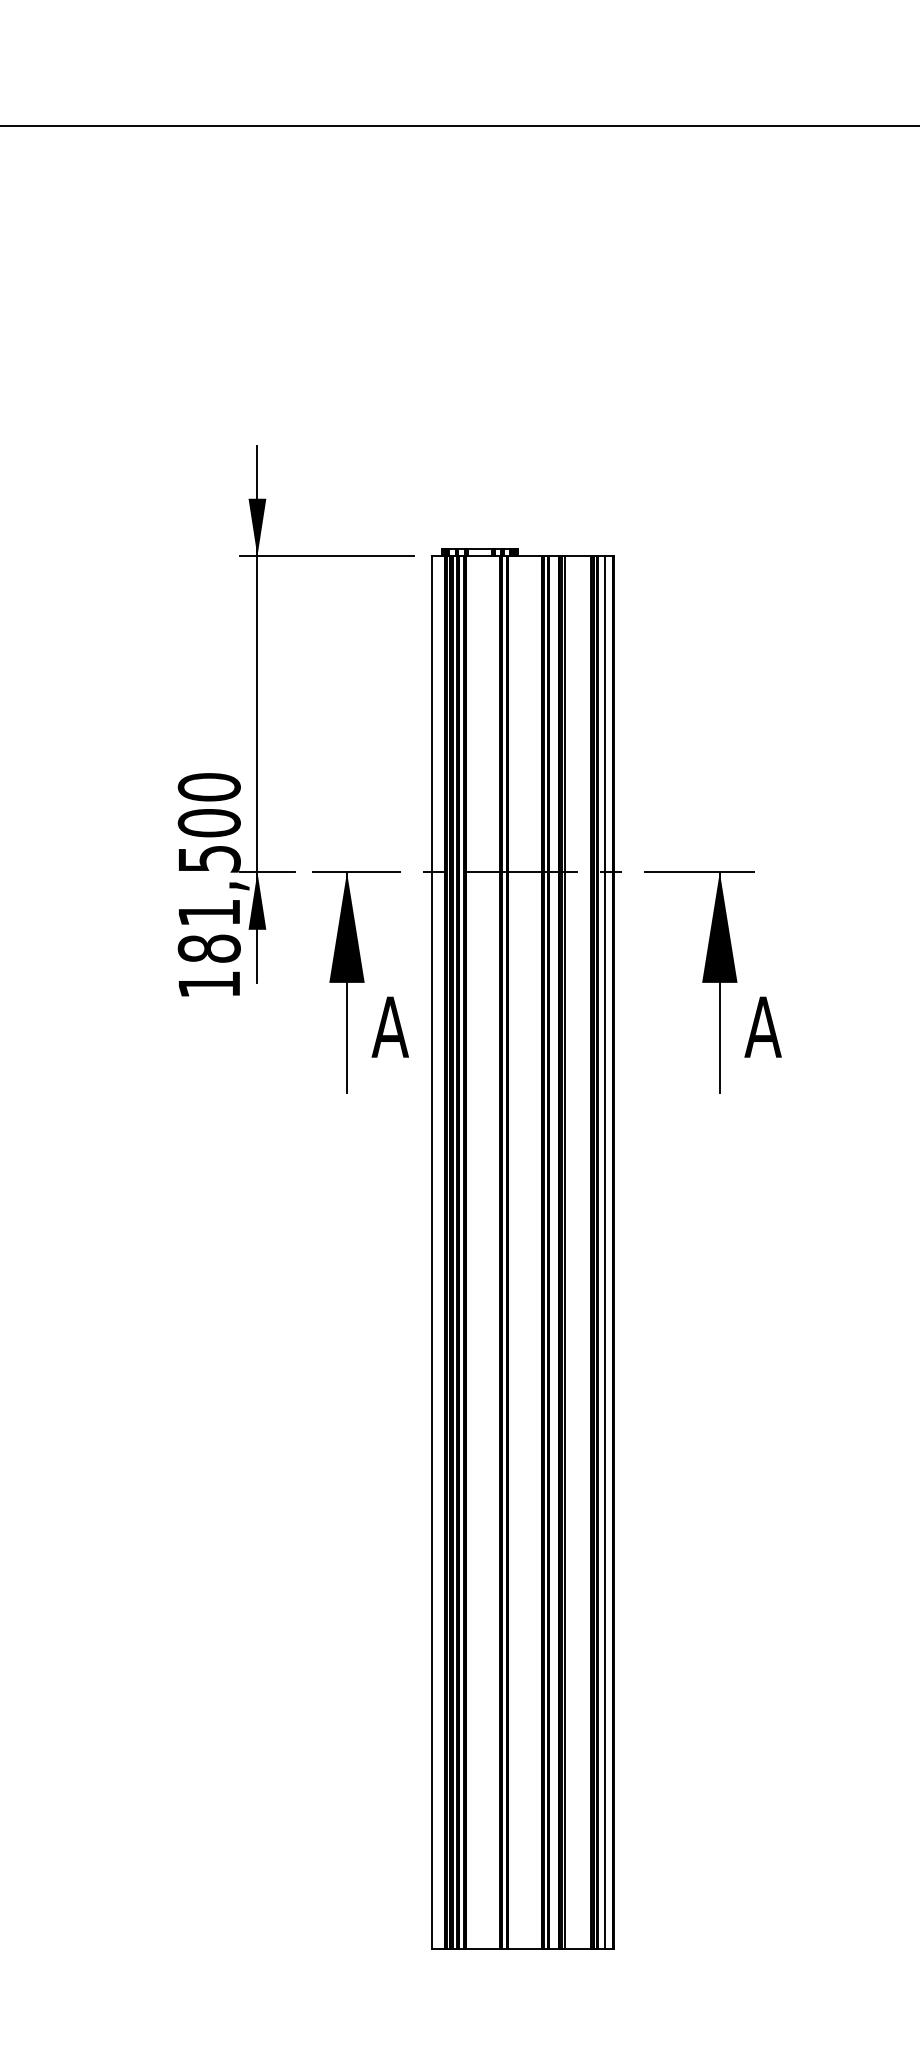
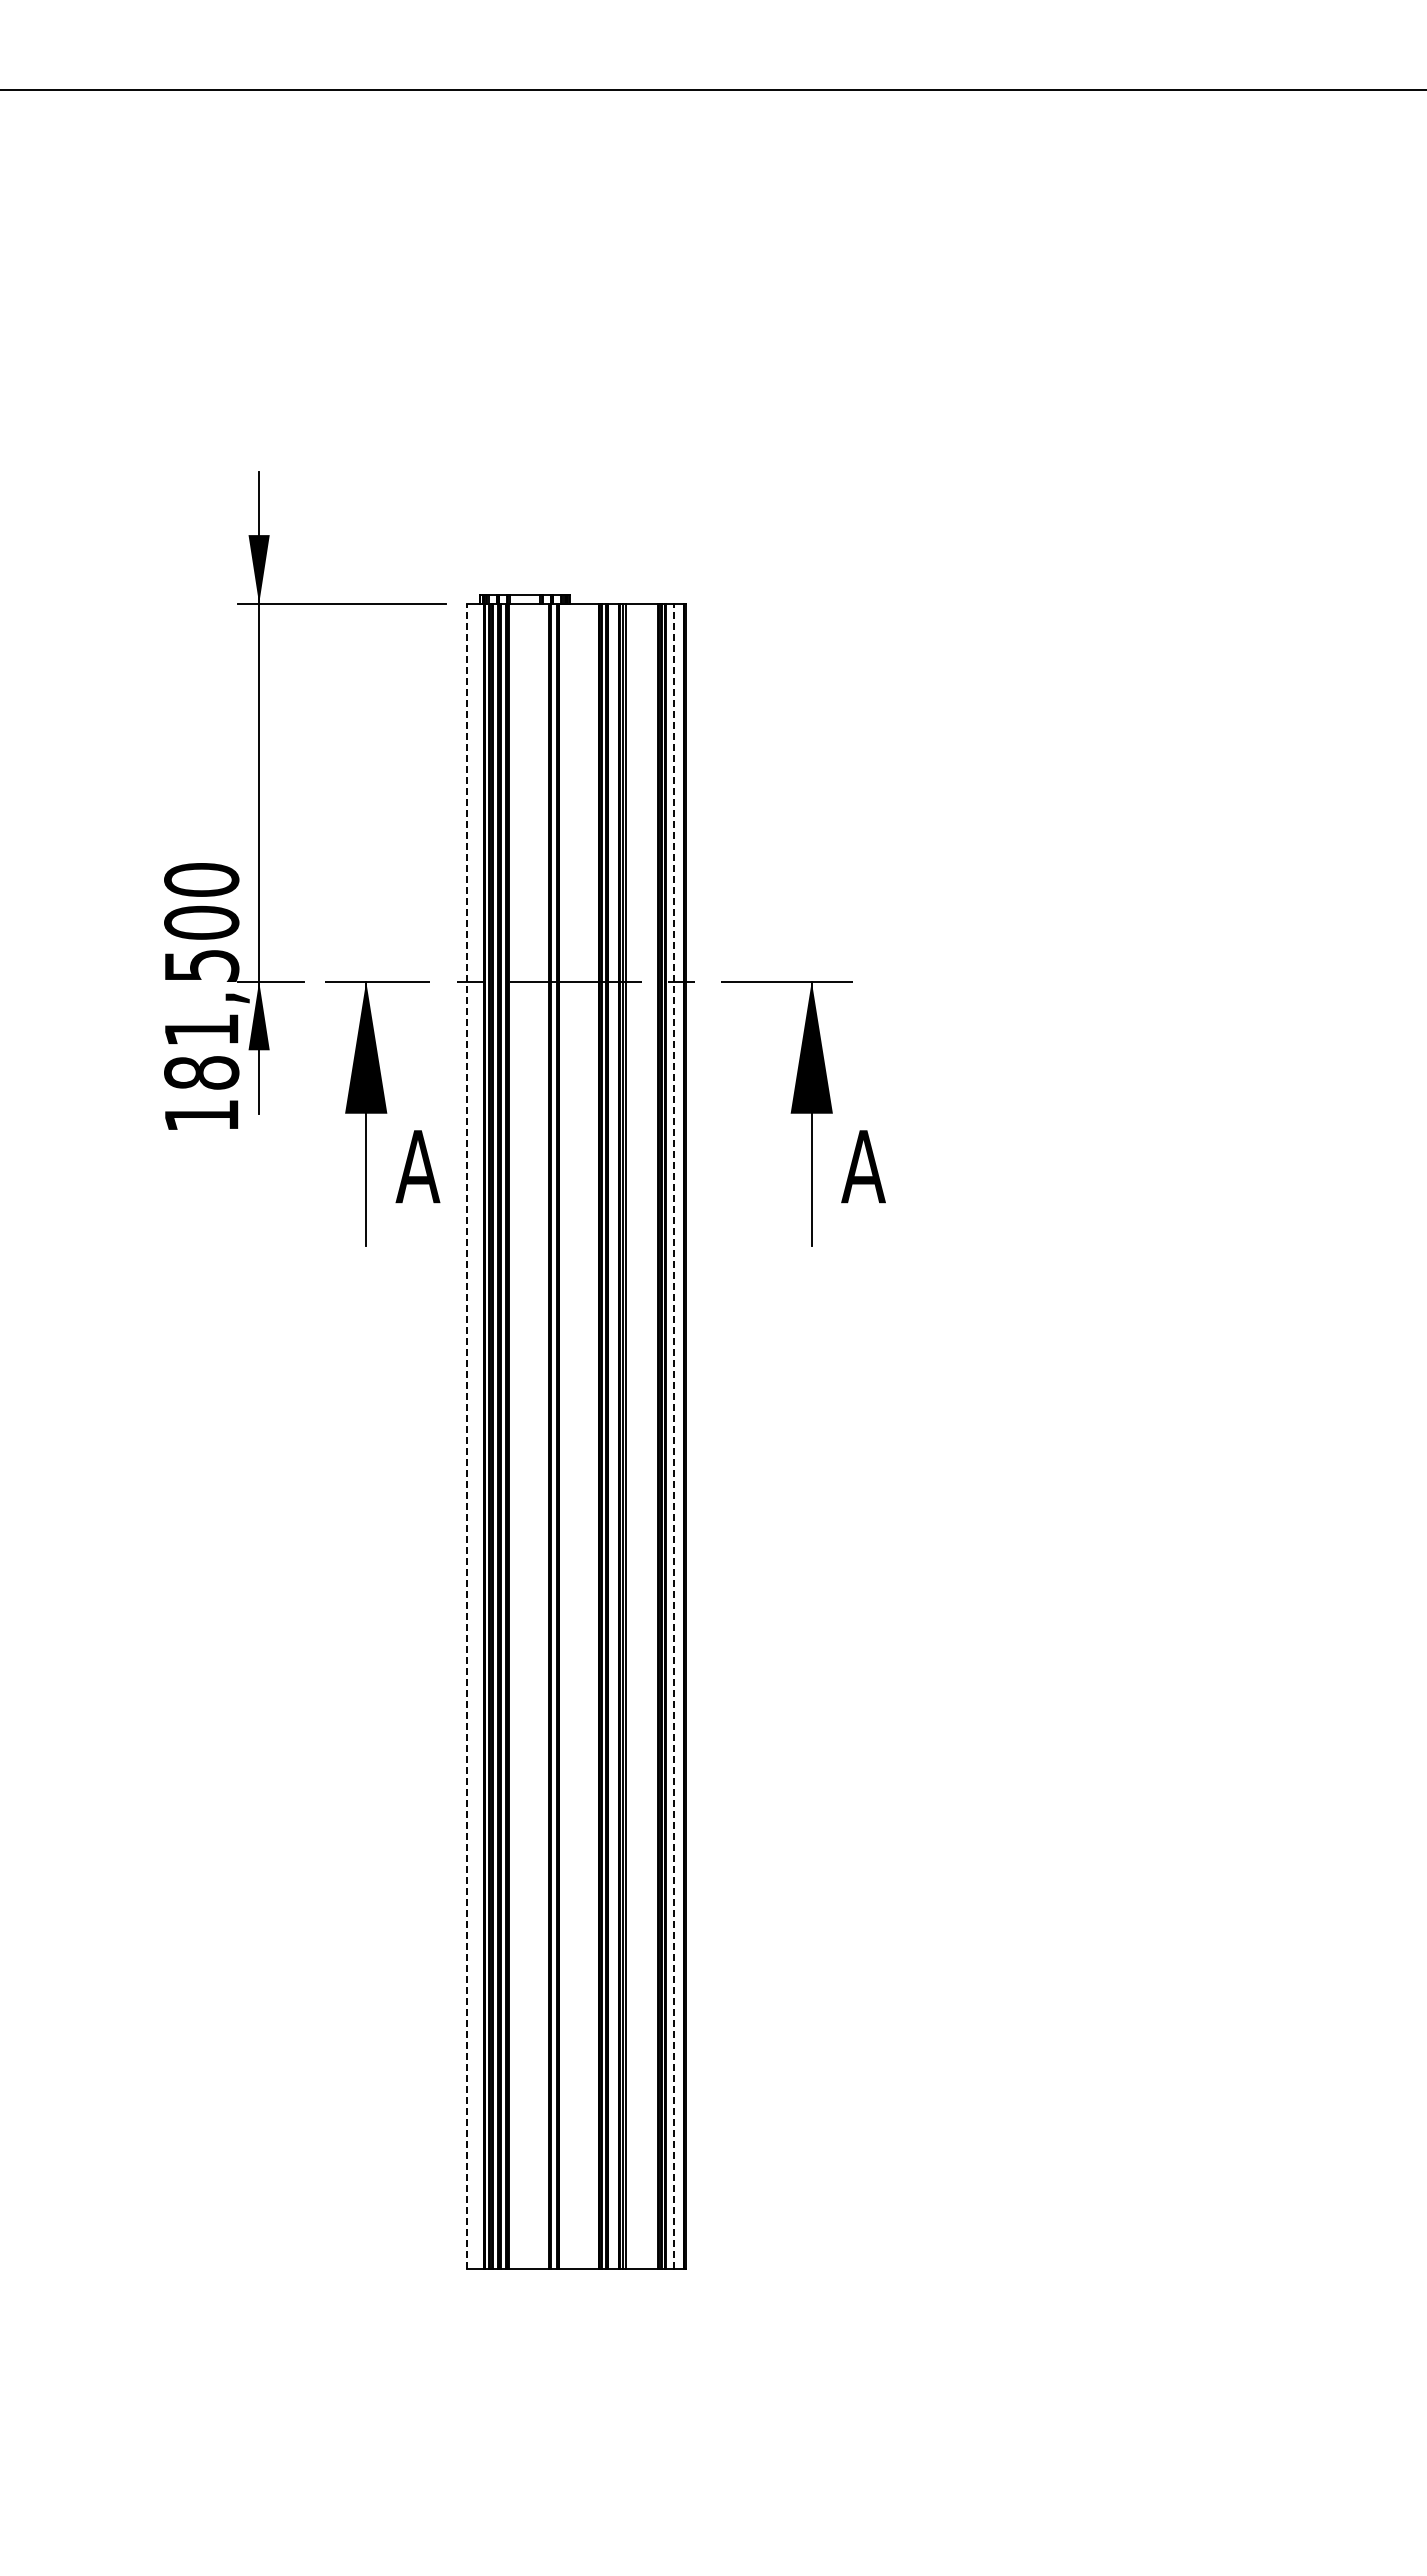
line: (431, 1252) -> (467, 1436), solid -> dashed
line: (604, 1252) -> (674, 1436), solid -> dashed

